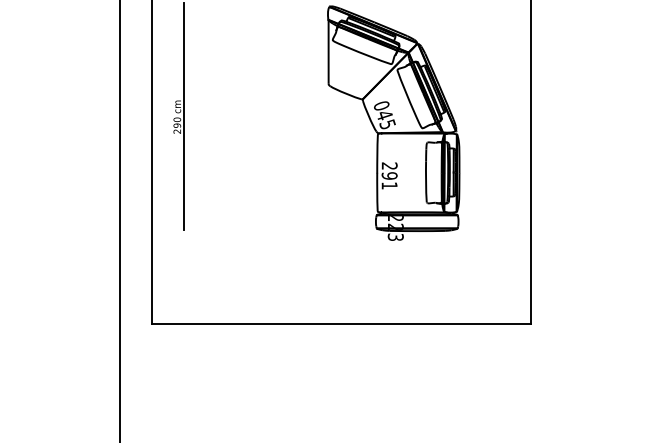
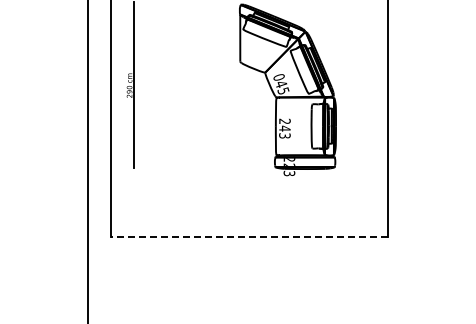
text: (389, 179) -> (284, 131), 291 -> 243
line: (341, 323) -> (249, 236), solid -> dashed

